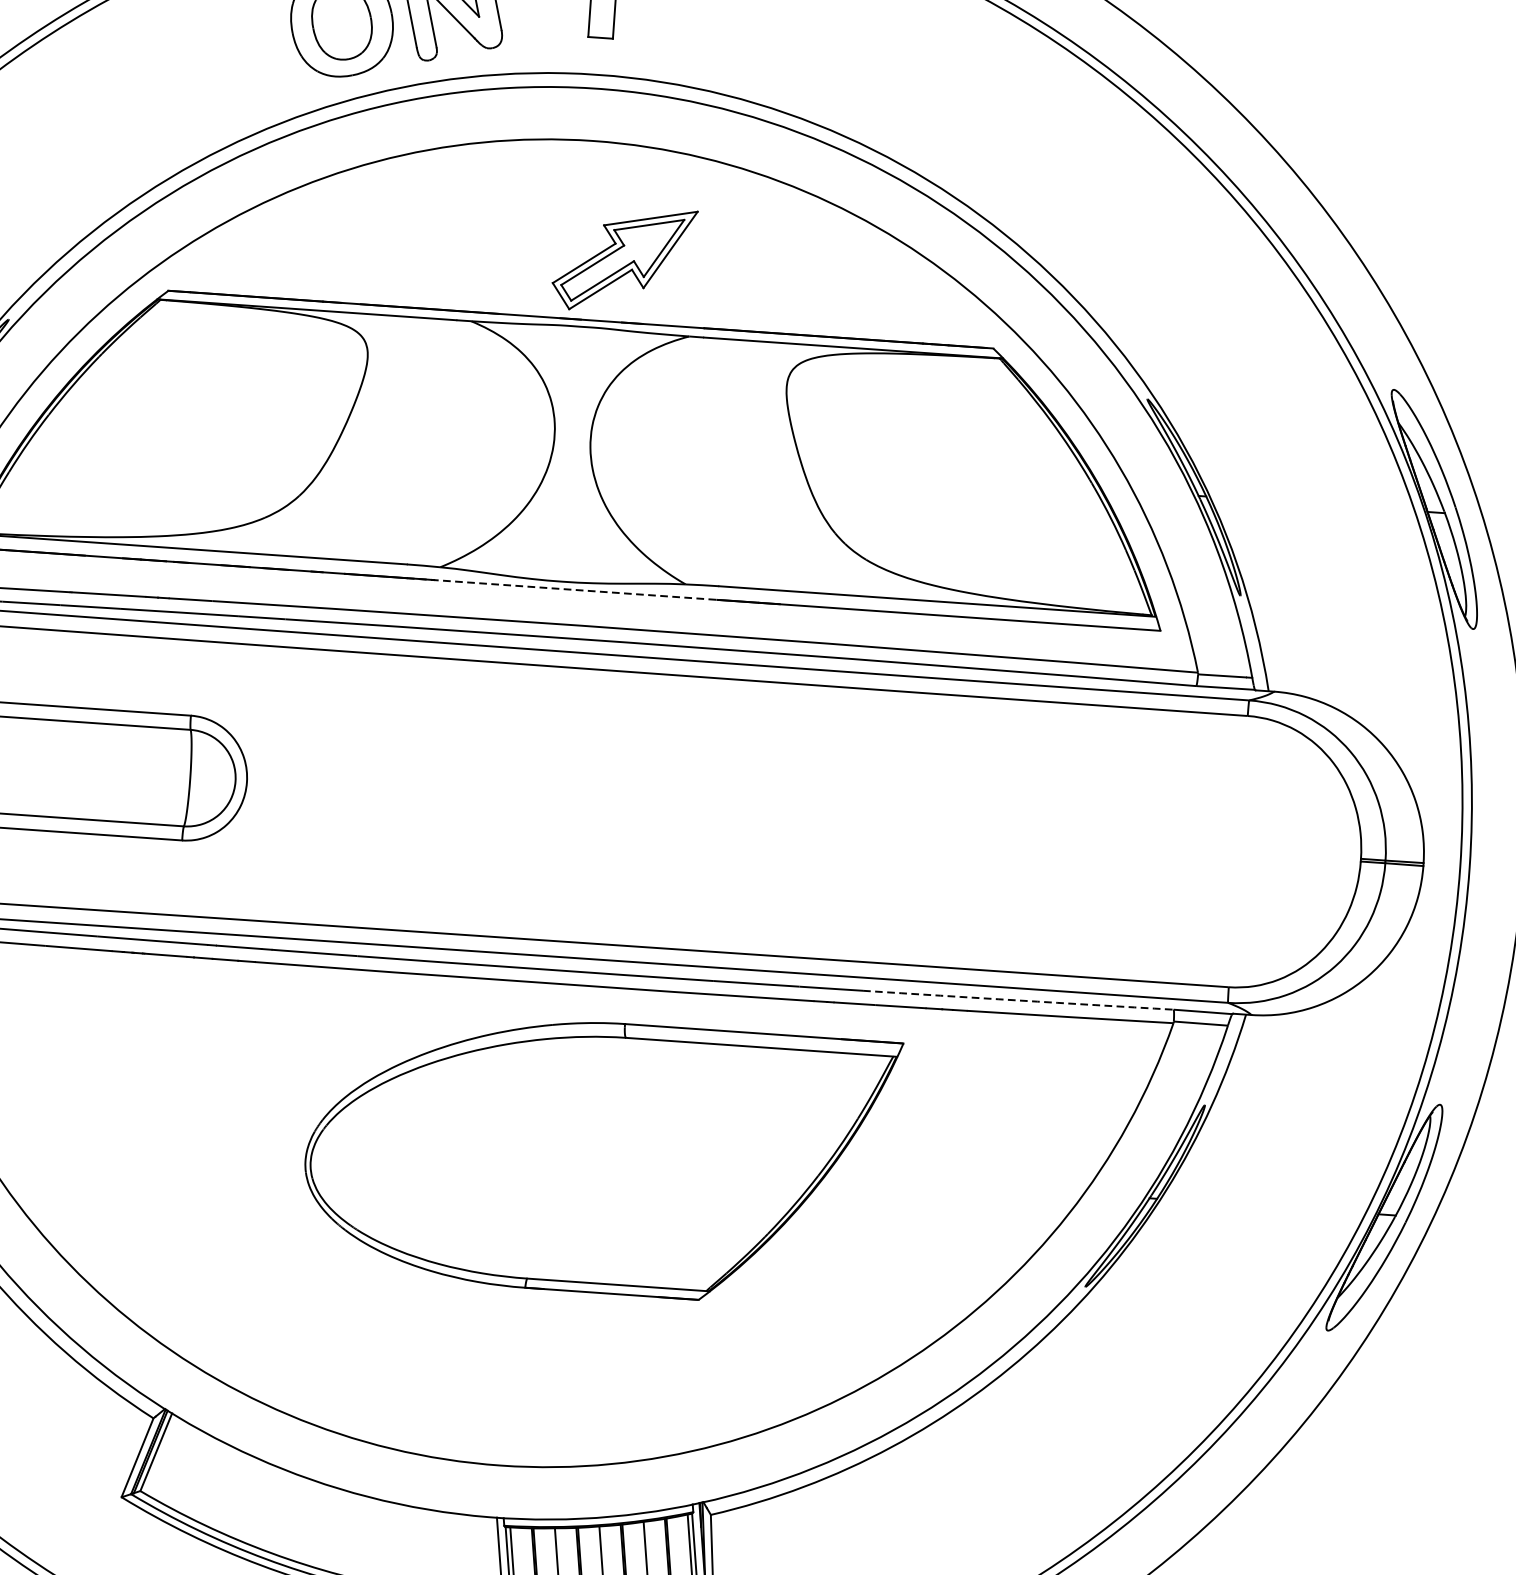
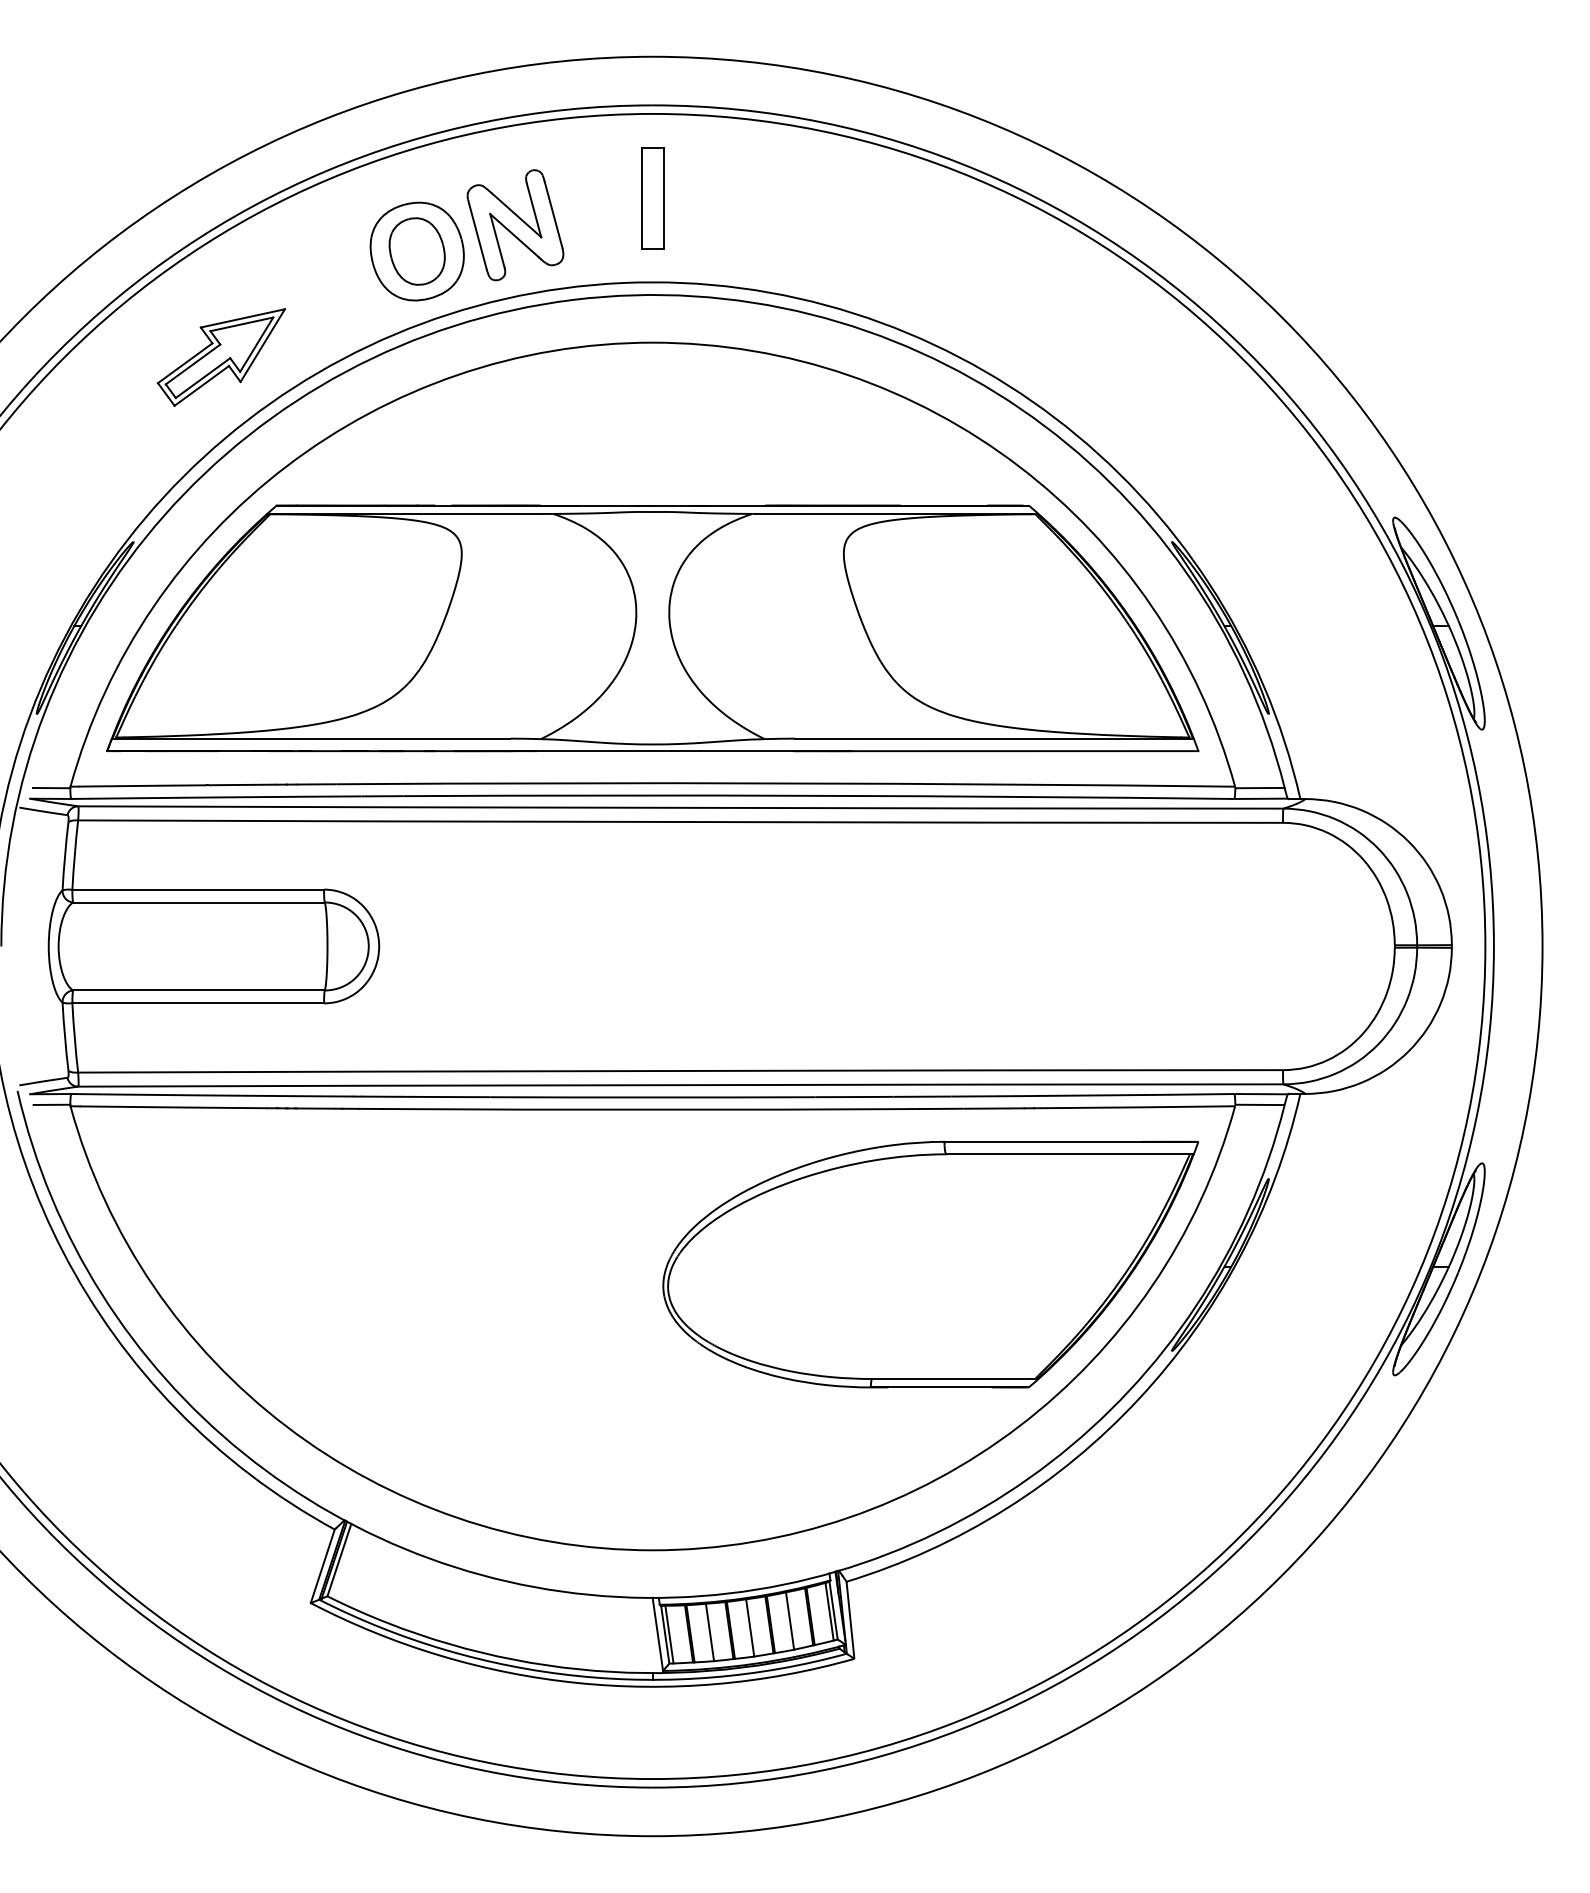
part: (624, 259) -> (221, 357), moved
line: (561, 589) -> (652, 751), dashed -> solid
arc: (1017, 1000) -> (1092, 1095), dashed -> solid
part: (600, 1157) -> (930, 1264), moved

